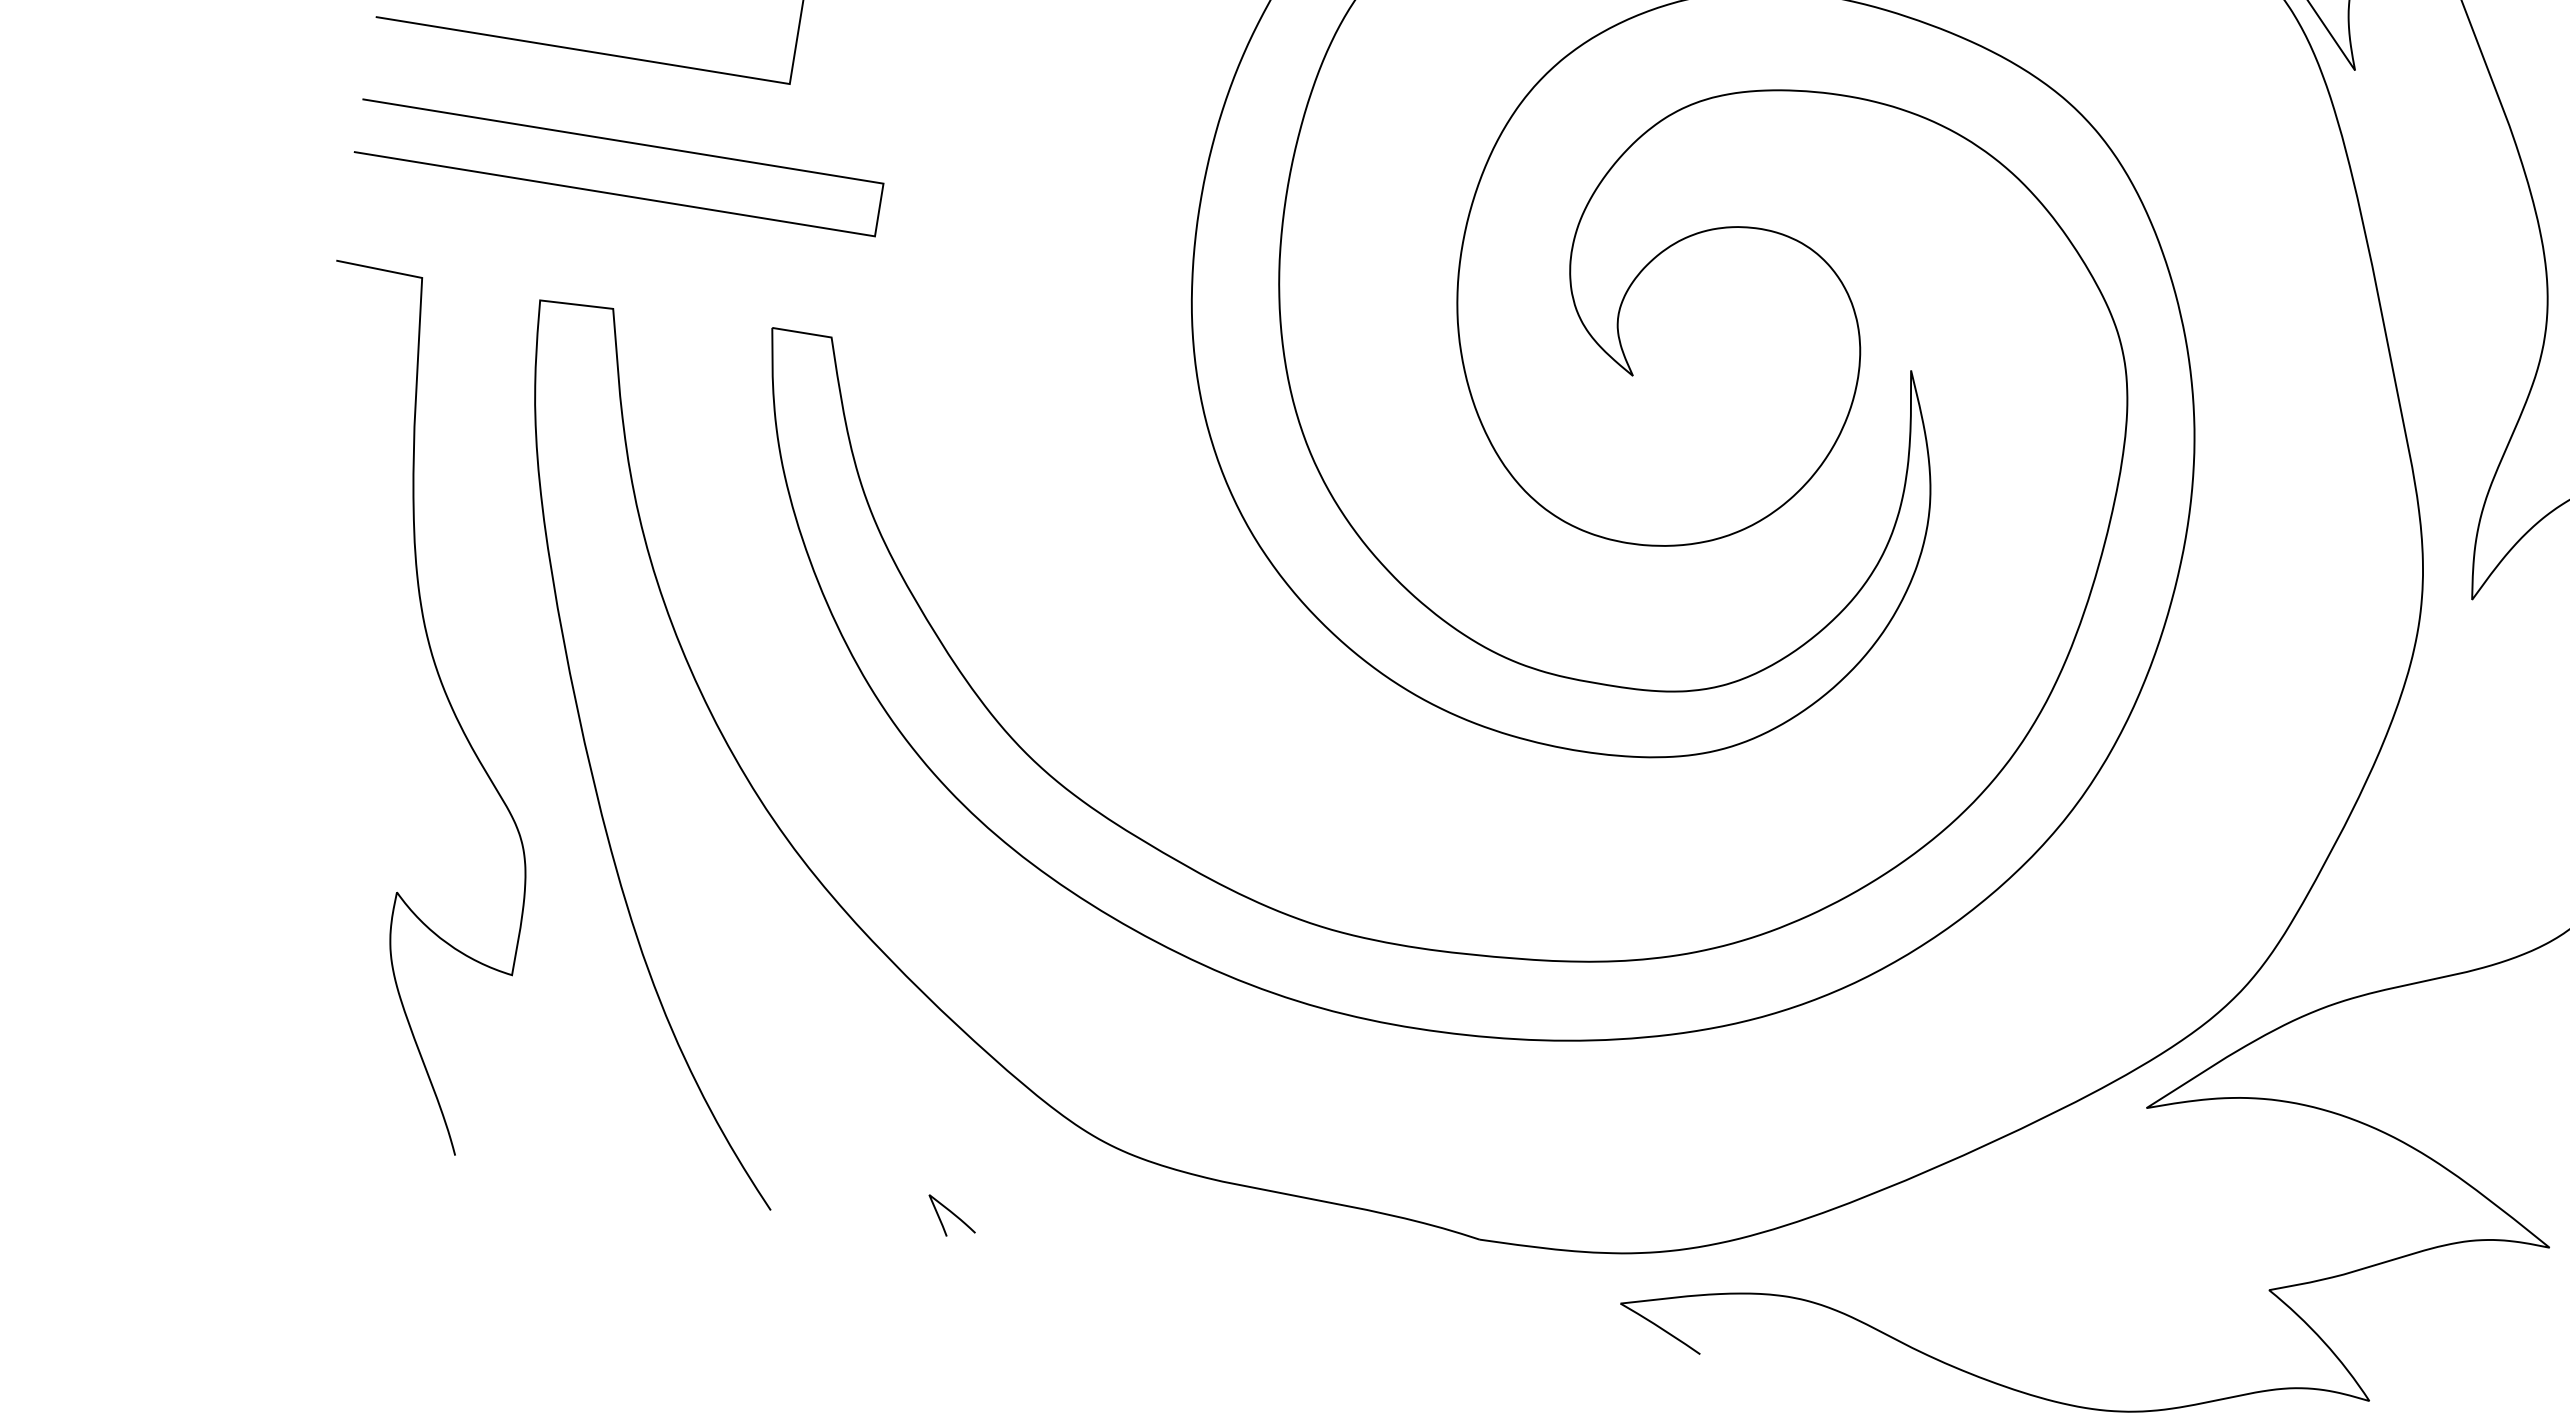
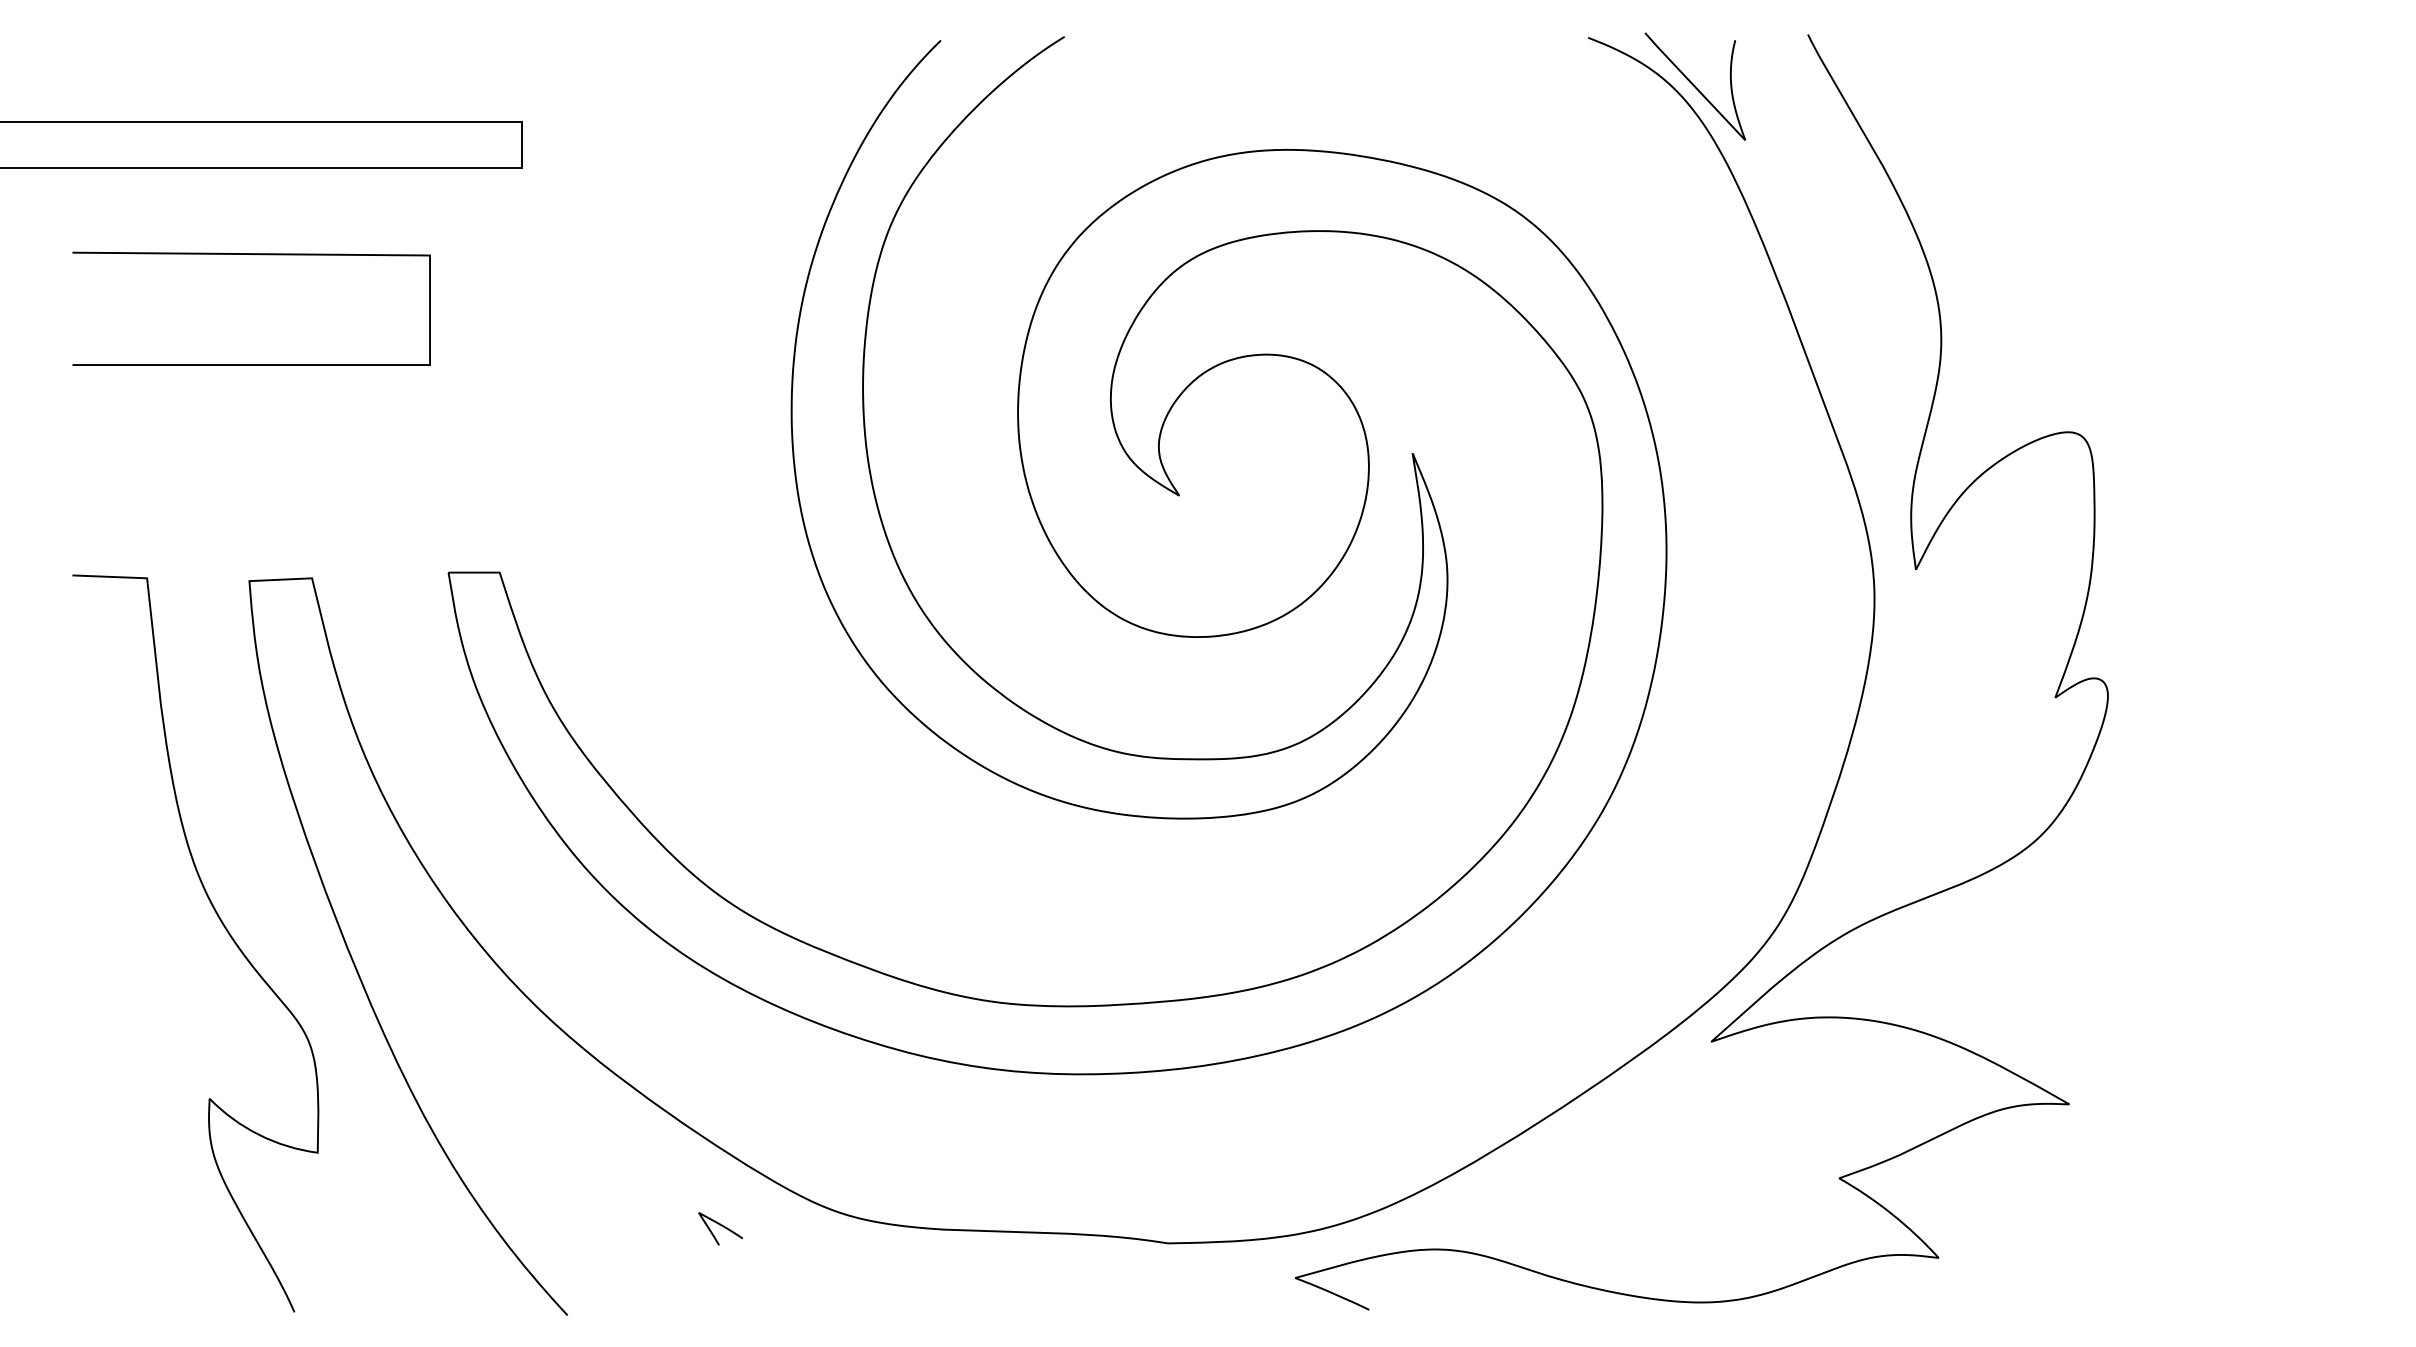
line: (622, 141) -> (297, 436), removed
curve: (953, 1215) -> (721, 1226), moved

